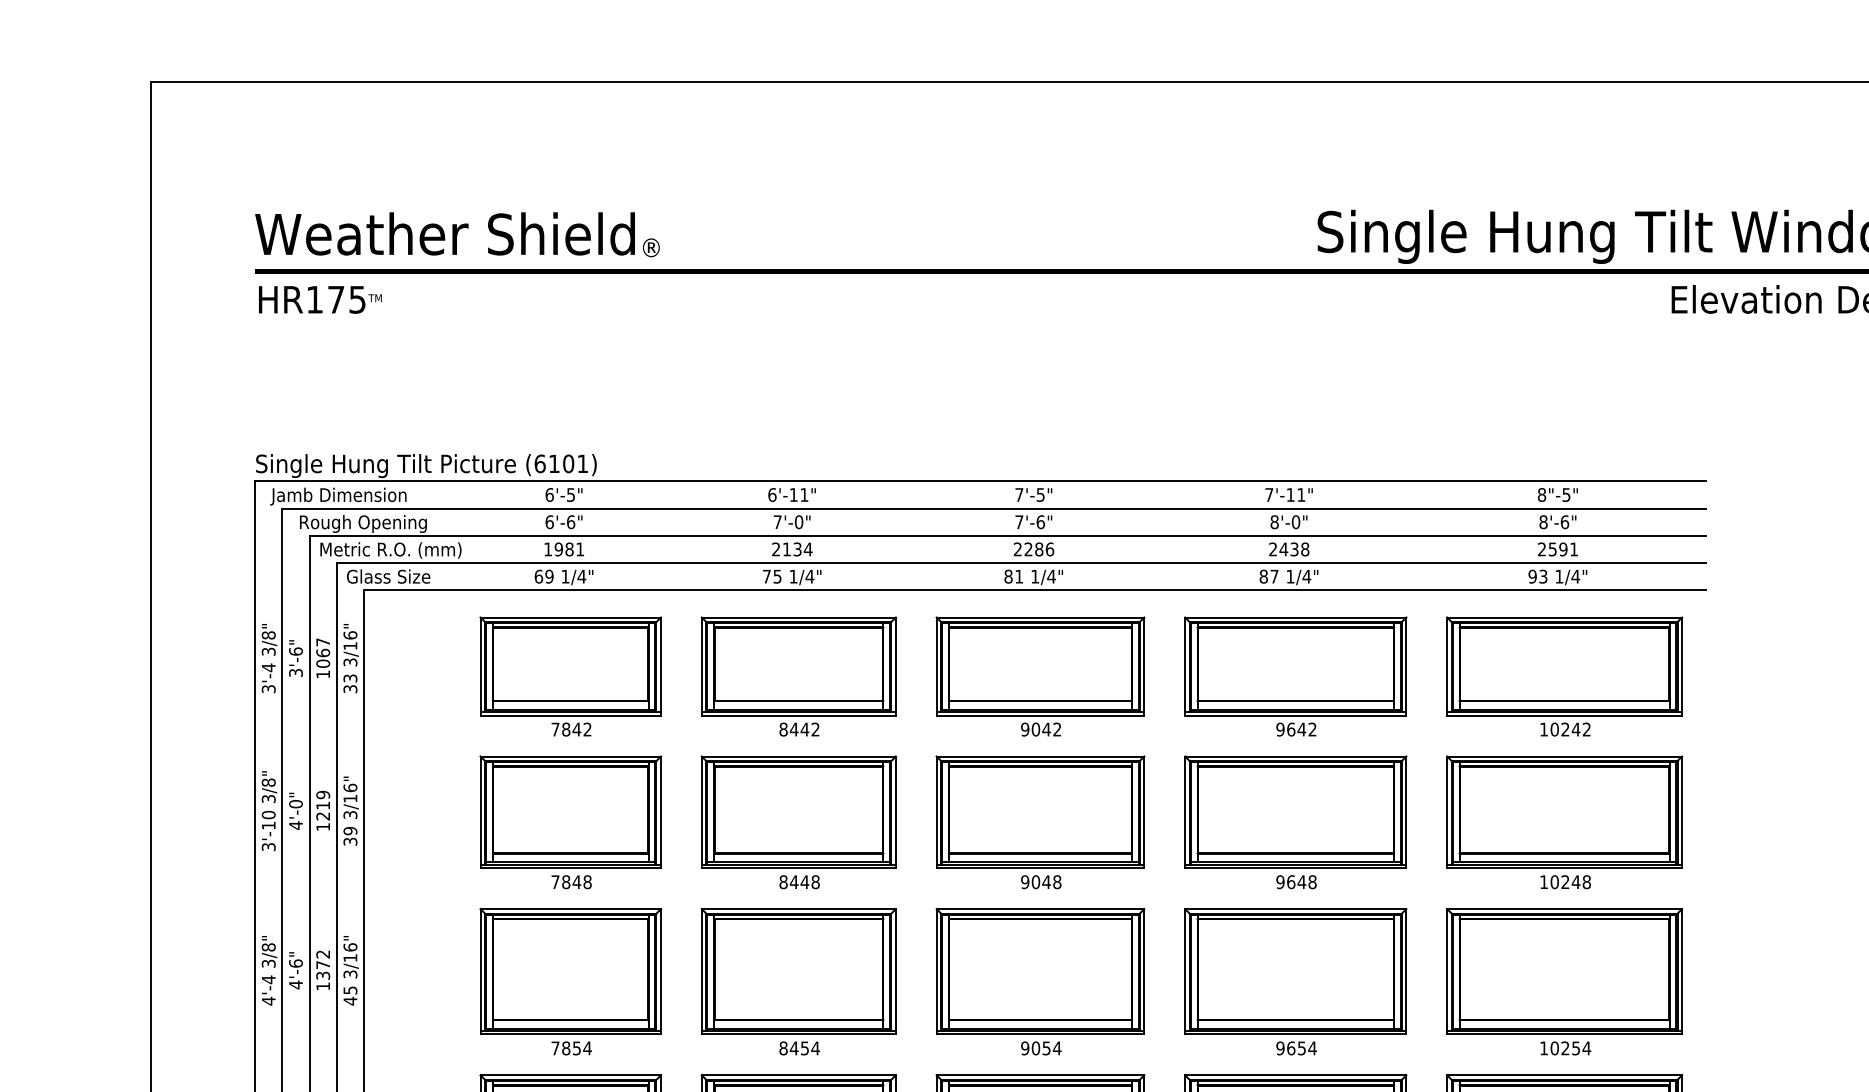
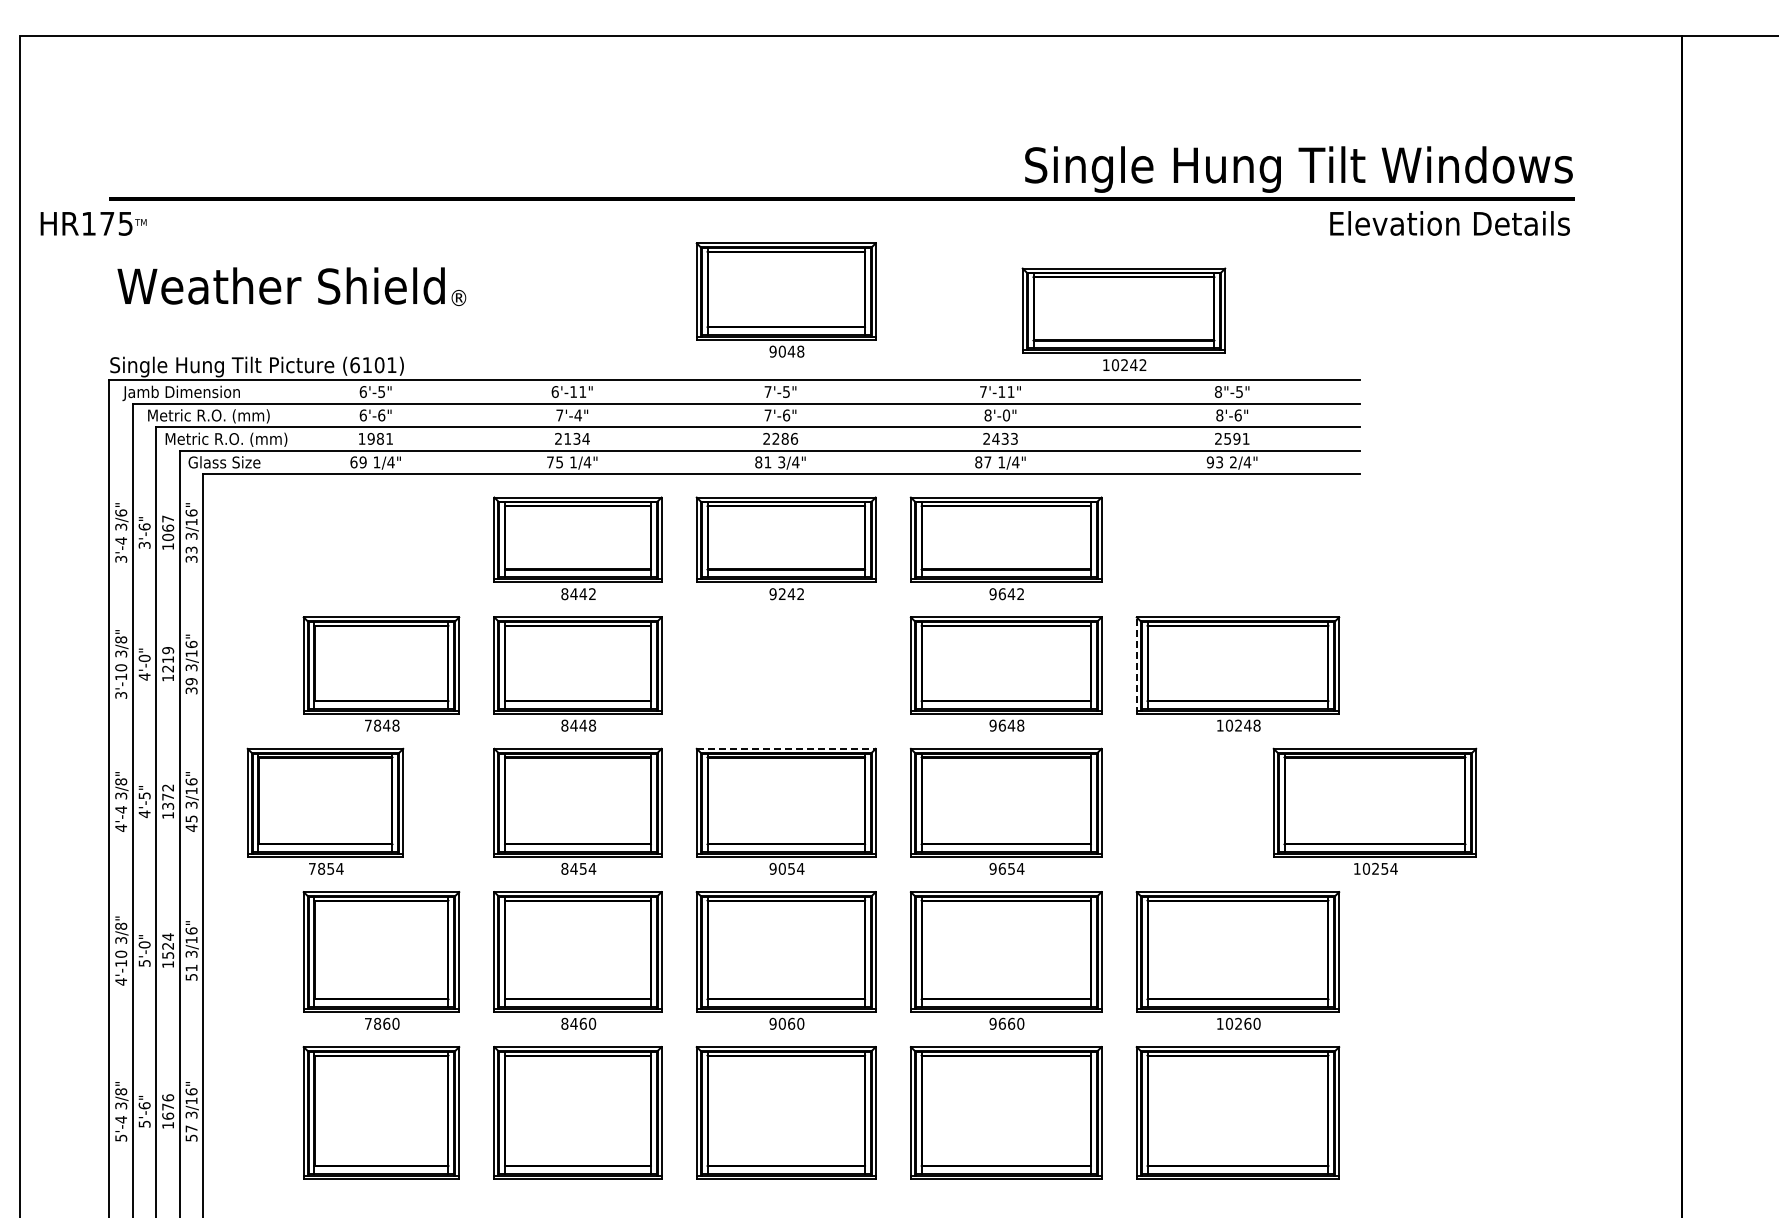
text: (457, 234) -> (291, 286), moved
text: (320, 299) -> (93, 223), moved
text: (798, 522) -> (577, 415), 7'-0" -> 7'-4"
text: (371, 523) -> (209, 416), Rough Opening -> Metric R.O. (mm)
text: (1304, 548) -> (1013, 438), 2438 -> 2433
text: (1034, 576) -> (781, 462), 1/4" -> 3/4"
text: (1559, 576) -> (1233, 462), 1/4" -> 2/4"
text: (267, 634) -> (120, 512), 3/8" -> 3/6"
part: (570, 676) -> (381, 548), removed
part: (1564, 676) -> (1123, 319), moved
text: (1034, 729) -> (781, 594), 9042 -> 9242
line: (1446, 812) -> (1136, 665), solid -> dashed
part: (1039, 821) -> (785, 299), moved
line: (1040, 908) -> (786, 748), solid -> dashed
text: (295, 963) -> (144, 795), 4'-6" -> 4'-5"
part: (570, 980) -> (325, 810), moved
part: (1564, 980) -> (1374, 810), moved

